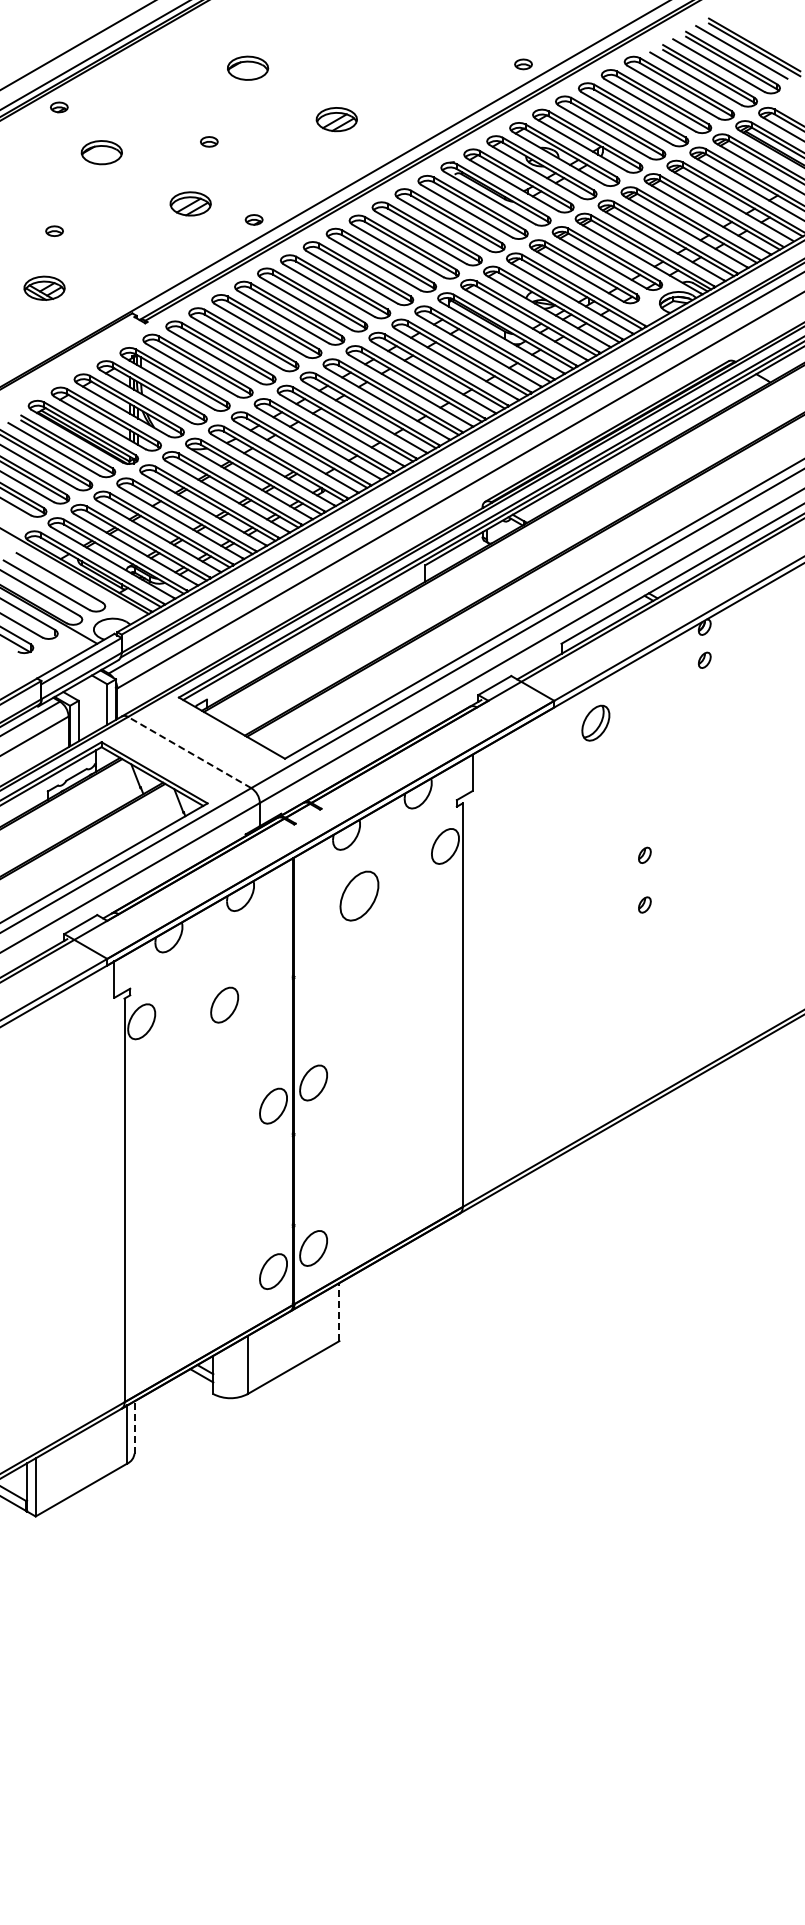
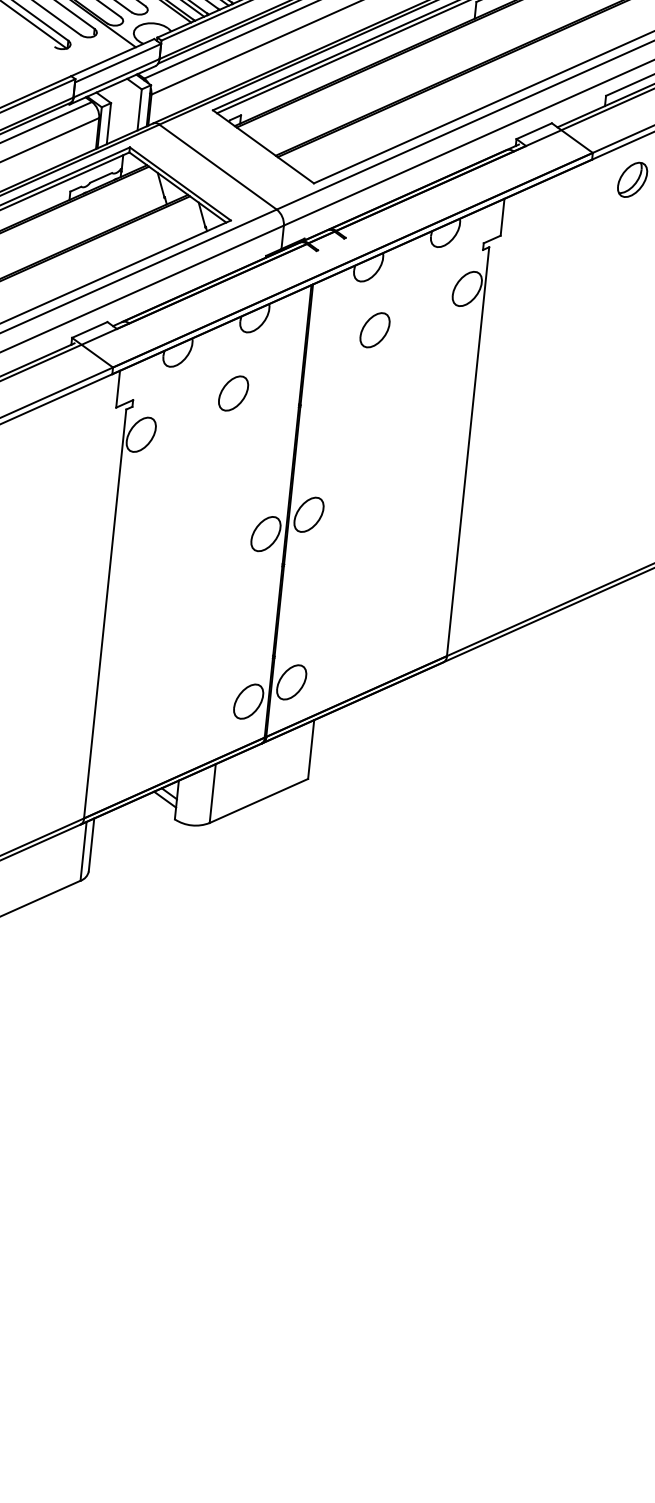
line: (189, 752) -> (217, 167), dashed -> solid
part: (359, 895) -> (375, 329), size x0.71
part: (224, 1004) -> (233, 392), moved
line: (339, 1311) -> (311, 748), dashed -> solid
line: (134, 1426) -> (91, 843), dashed -> solid

